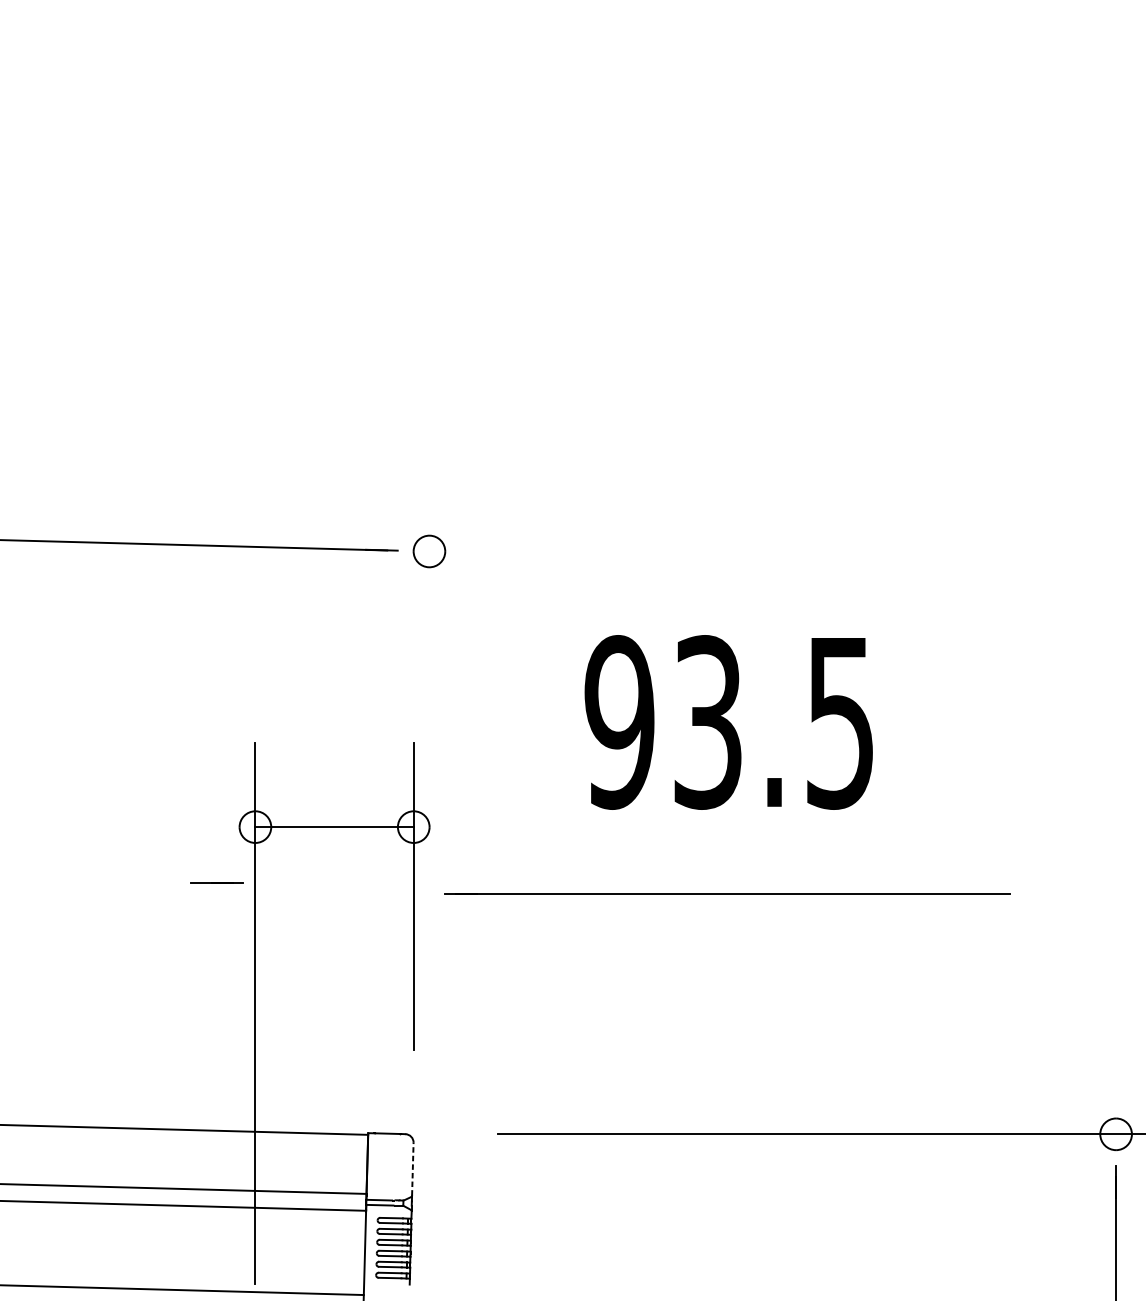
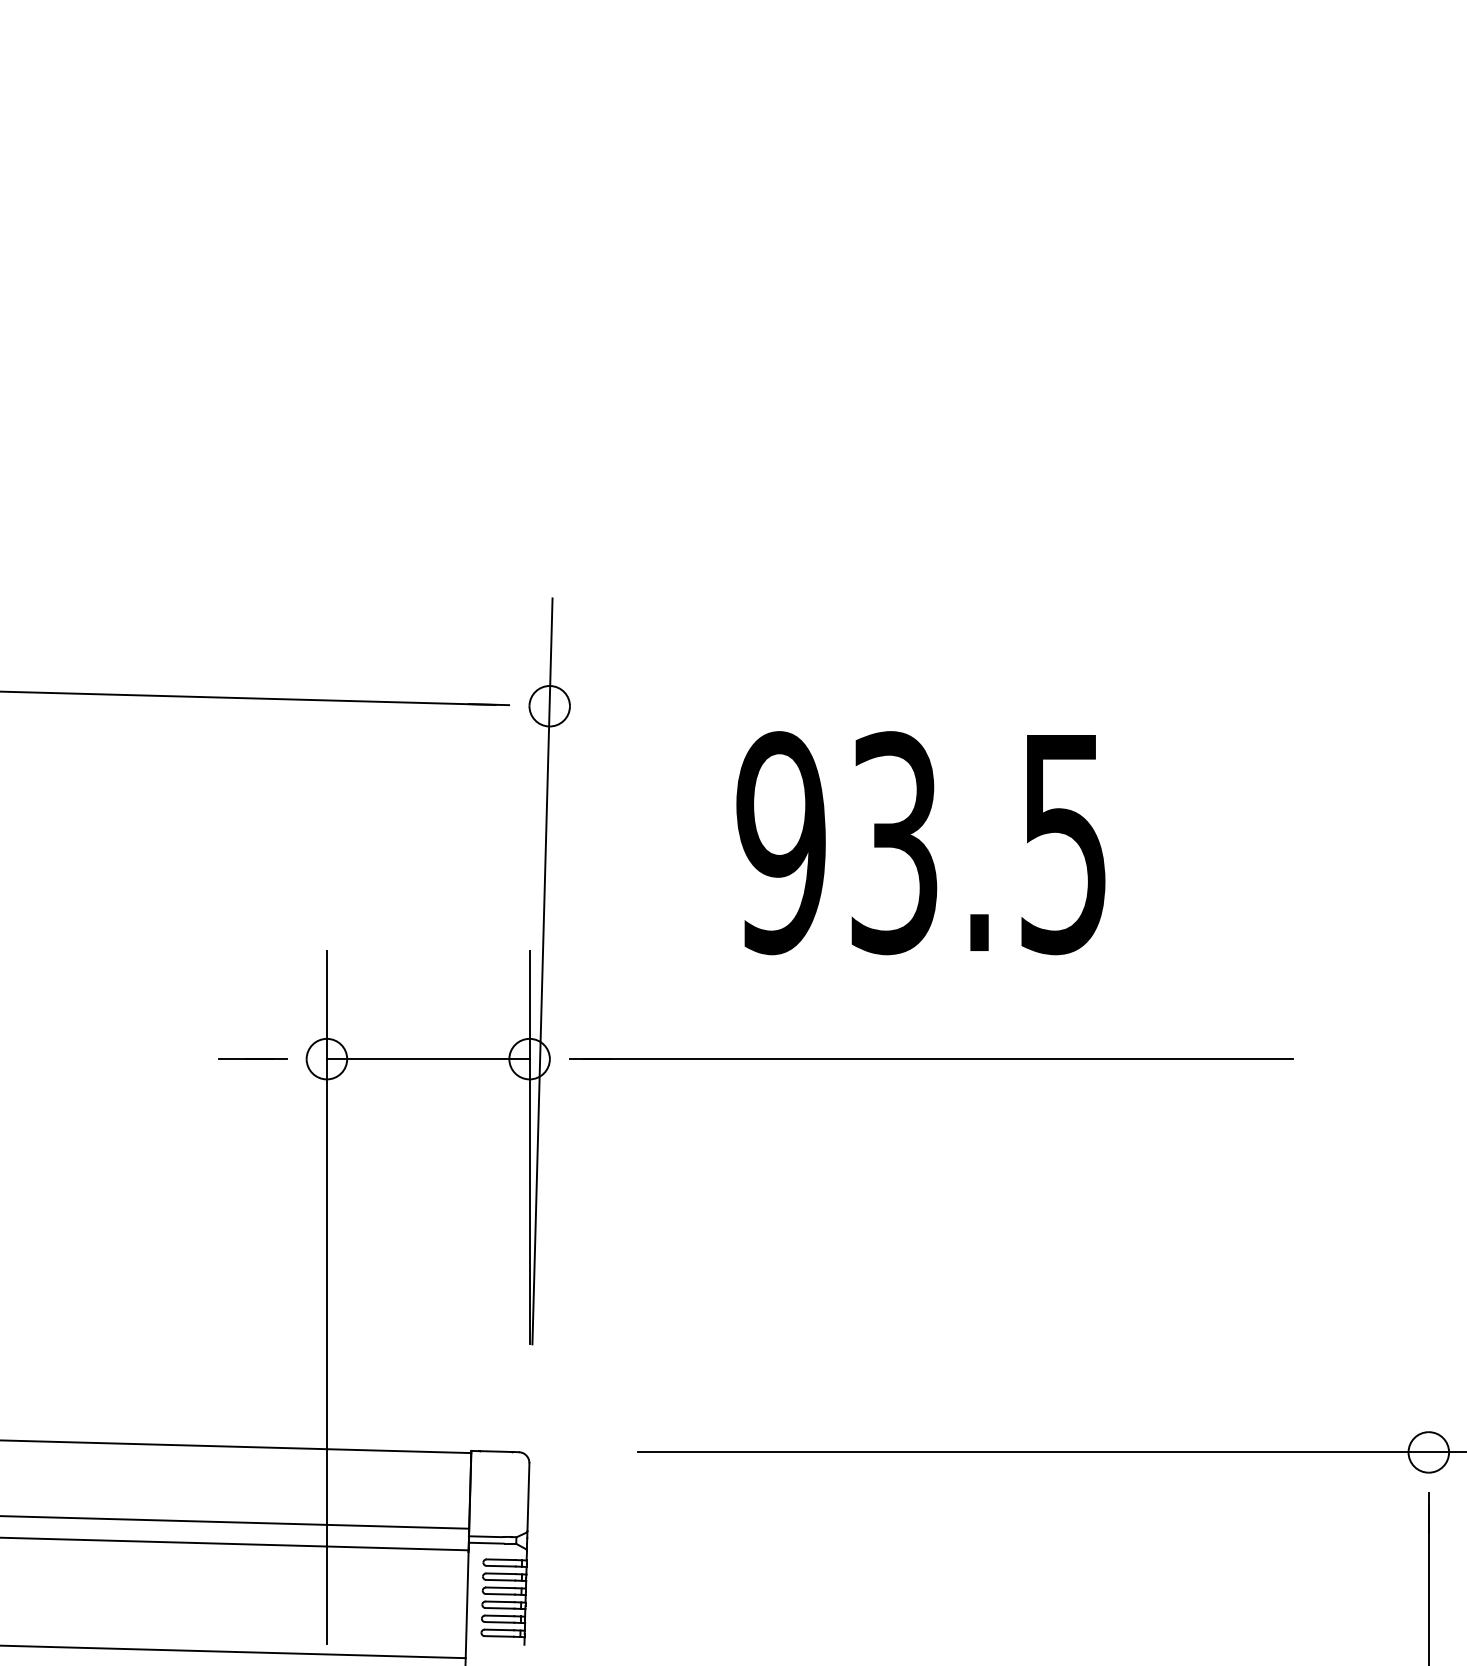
text: (728, 722) -> (920, 843), moved
line: (423, 758) -> (542, 971), added
line: (216, 882) -> (252, 1058), moved
line: (727, 893) -> (931, 1058), moved
line: (412, 1169) -> (528, 1497), dashed -> solid

